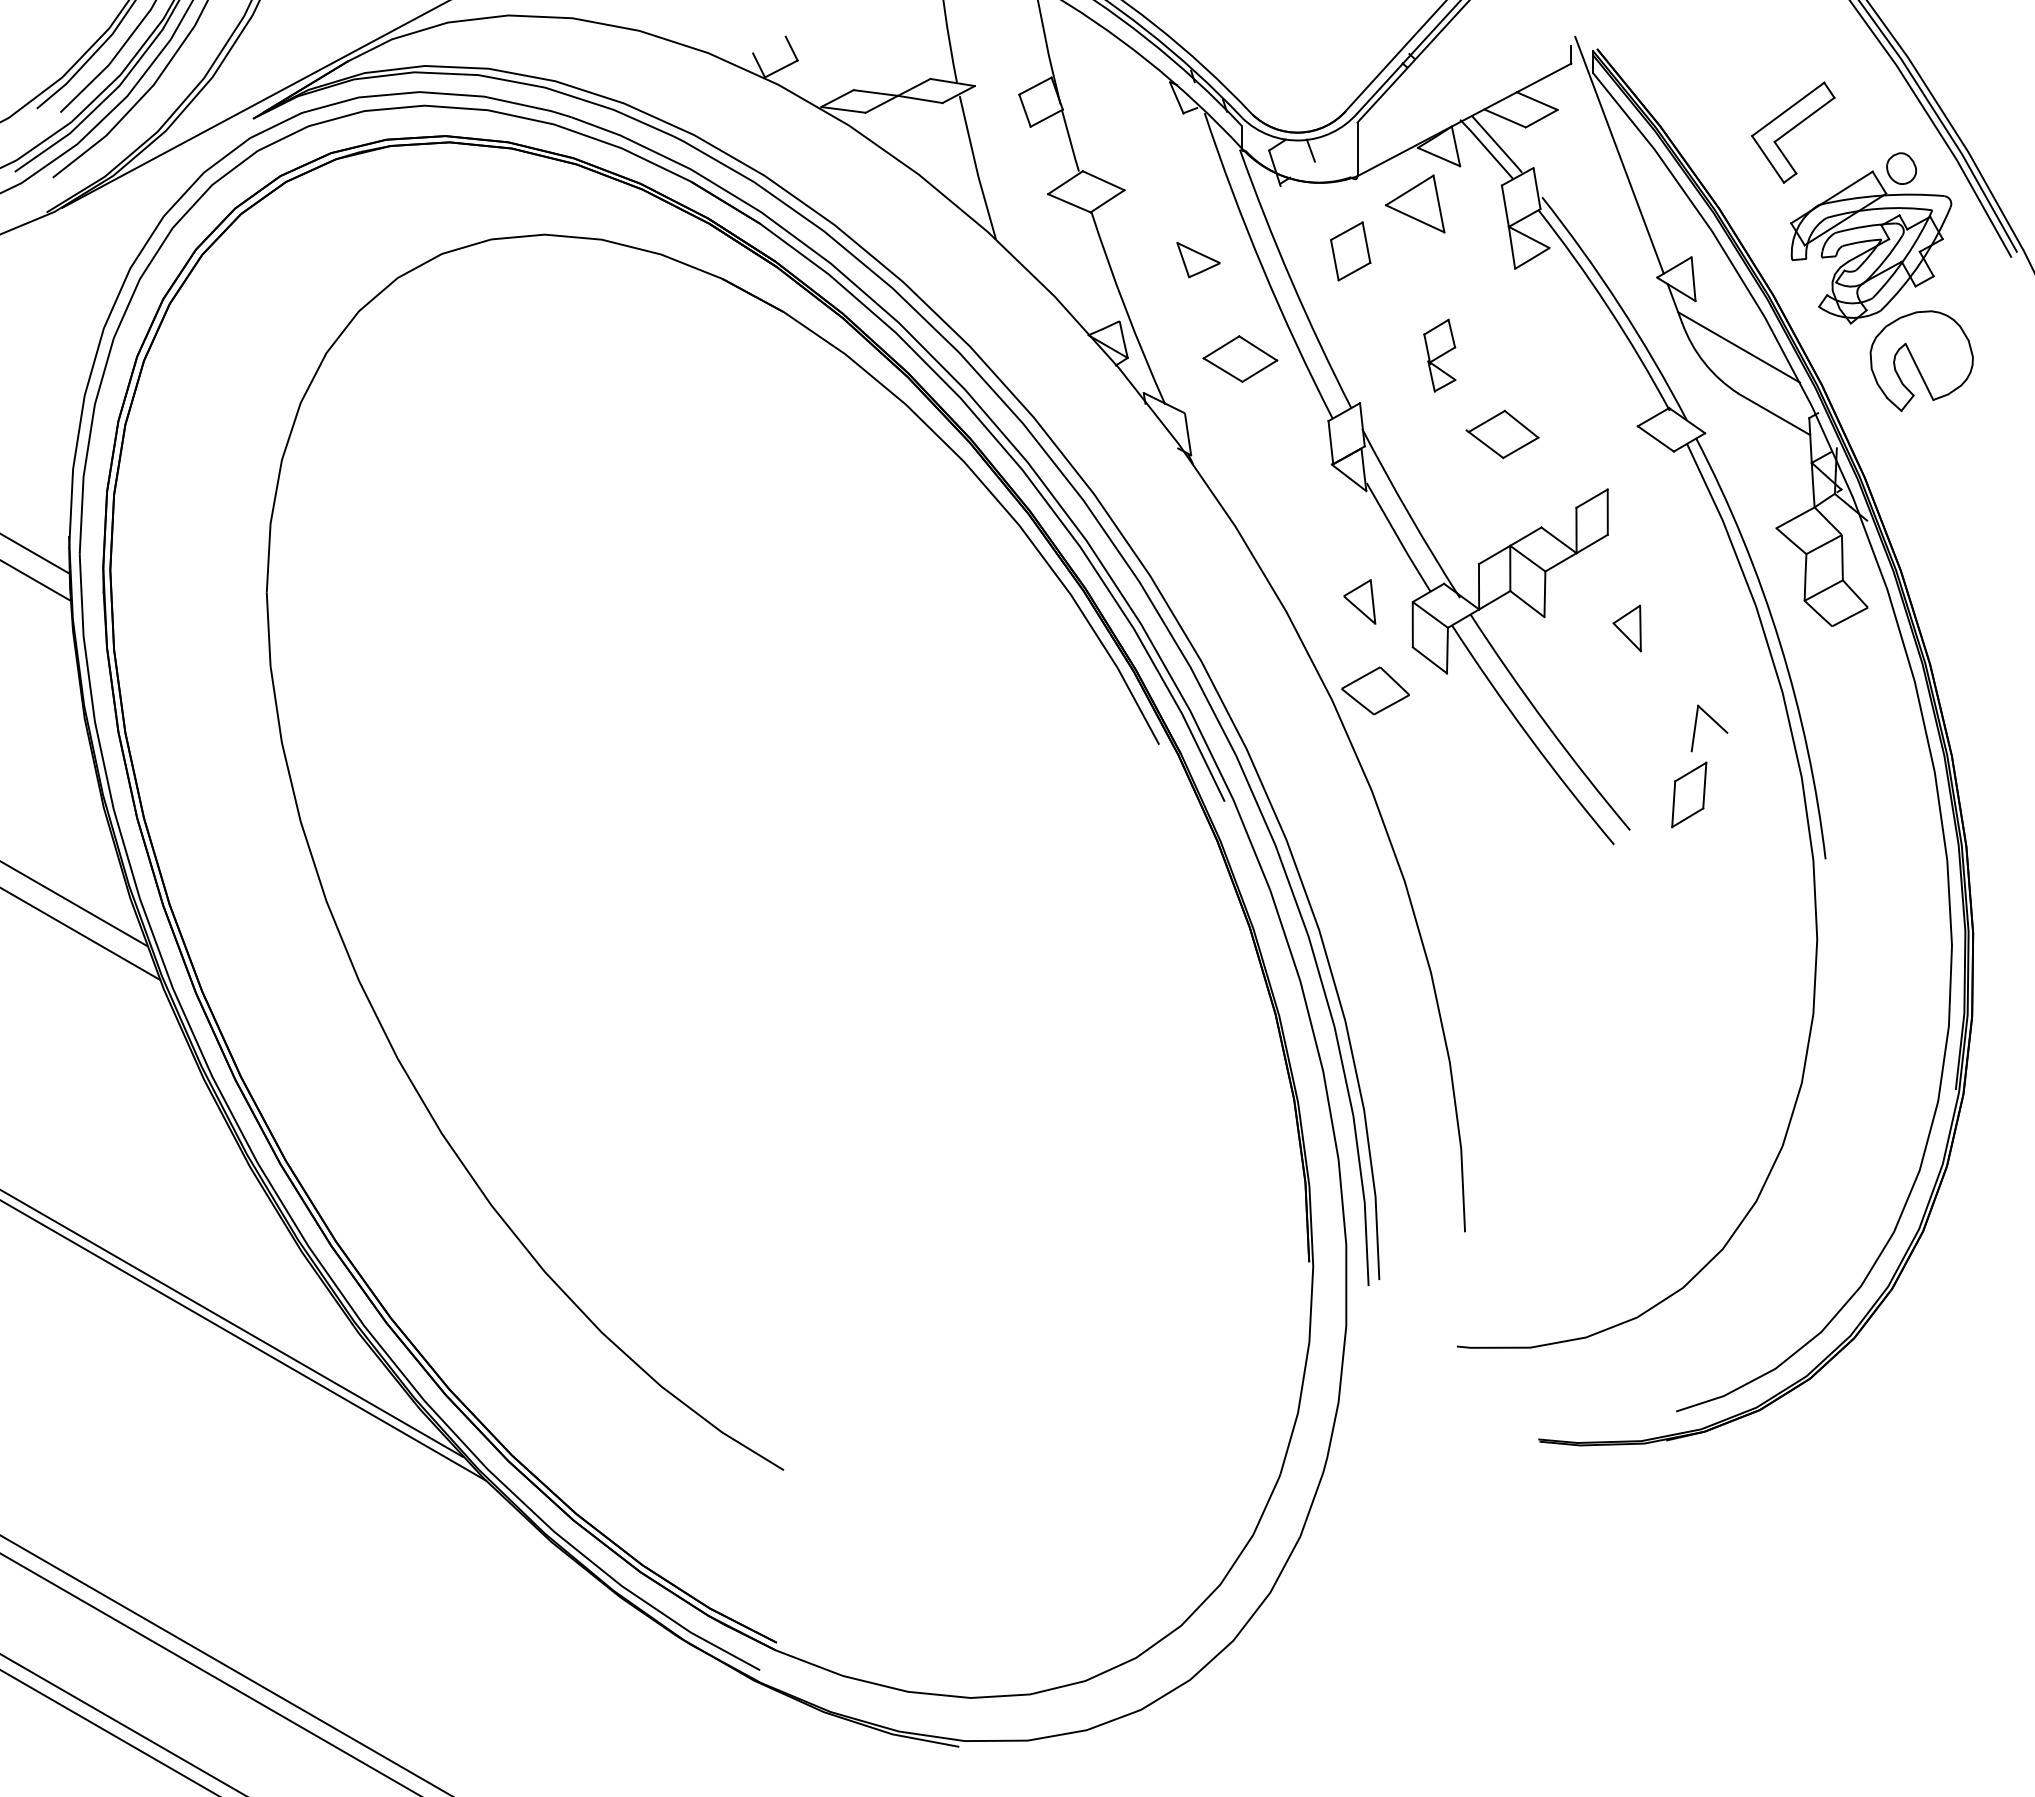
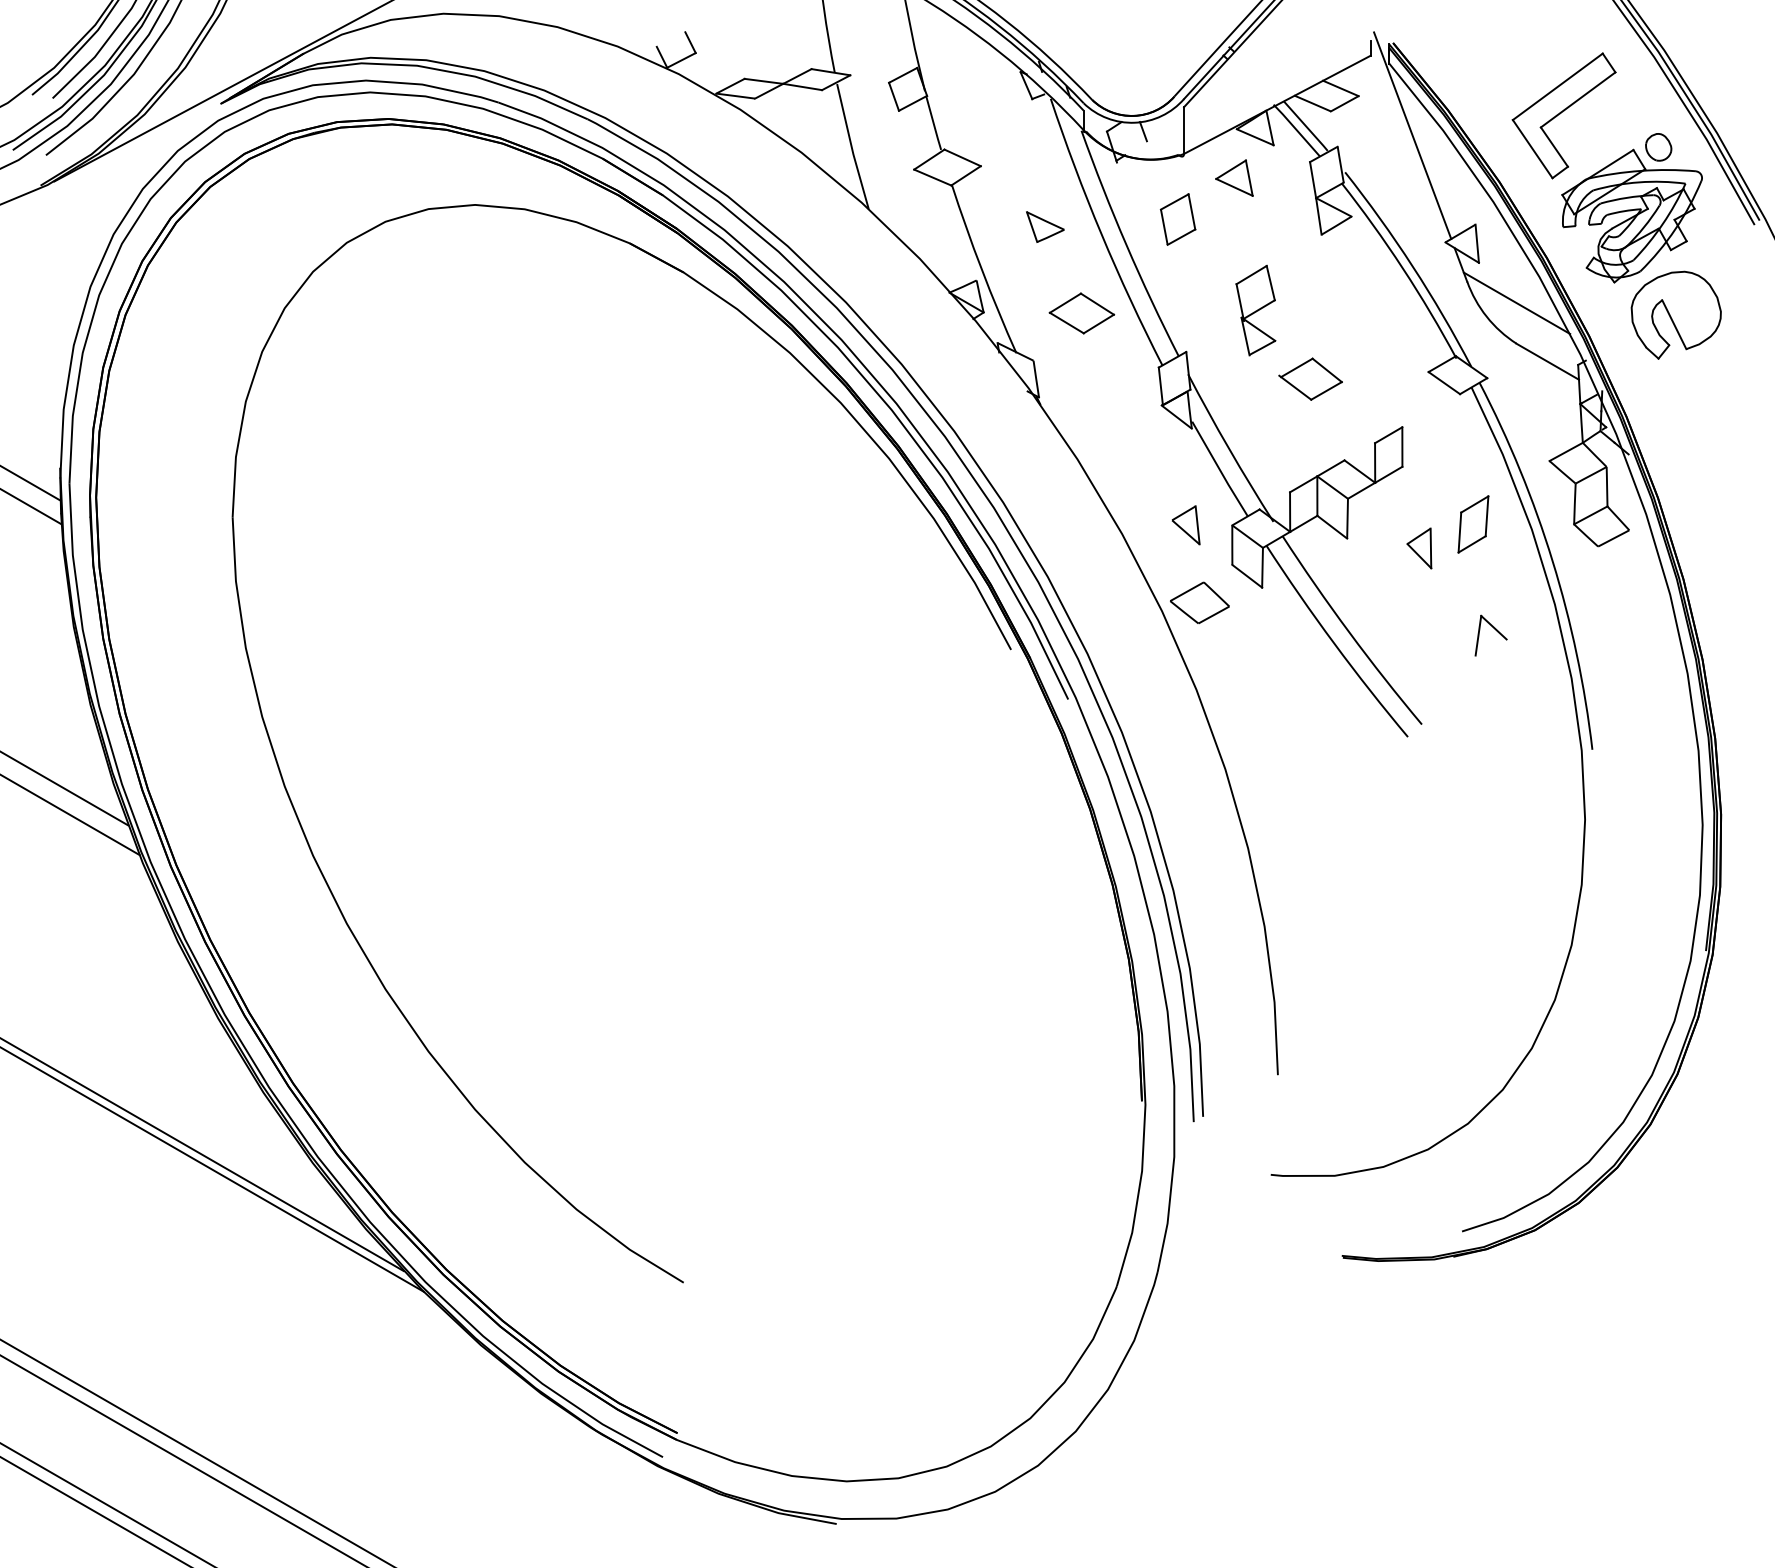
part: (1793, 132) -> (1564, 115), size x1.43
part: (1415, 203) -> (1234, 177), size x0.71
part: (1439, 355) -> (1255, 310), size x1.43
part: (1689, 794) -> (1473, 524), moved

